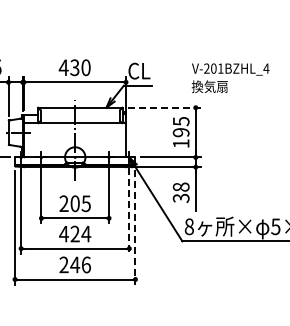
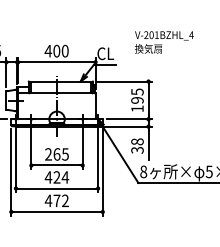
text: (74, 67) -> (56, 51), 430 -> 400
text: (230, 78) -> (164, 42), moved
line: (164, 107) -> (124, 81), dashed -> solid
text: (74, 203) -> (56, 154), 205 -> 265
line: (129, 211) -> (98, 160), dashed -> solid
line: (135, 227) -> (102, 172), dashed -> solid
text: (74, 264) -> (56, 200), 246 -> 472

